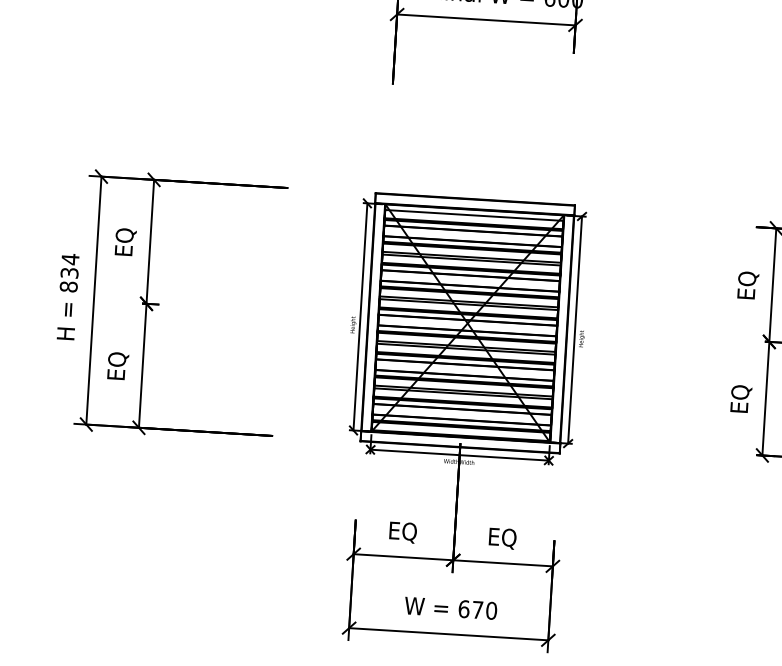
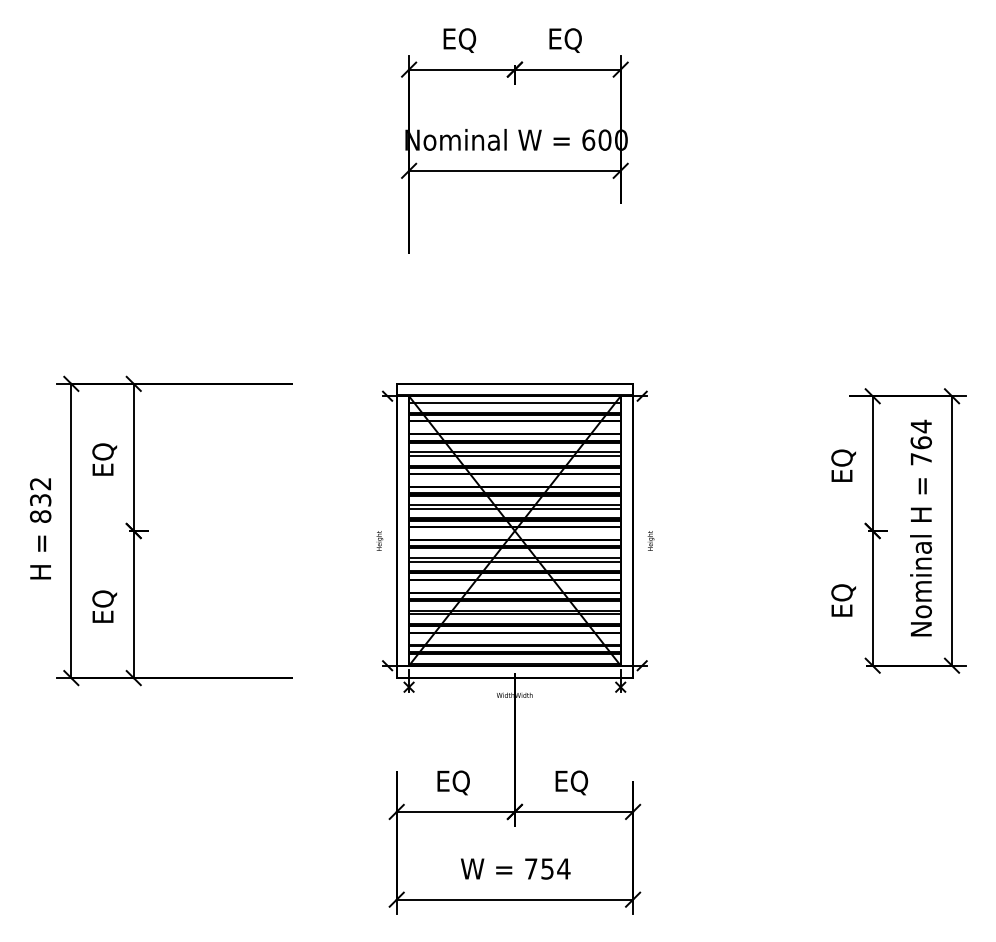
text: (70, 258) -> (40, 483), 834 -> 832
line: (360, 316) -> (387, 530), removed
line: (575, 329) -> (642, 530), removed
line: (459, 455) -> (514, 687), removed
text: (477, 609) -> (547, 868), 670 -> 754

